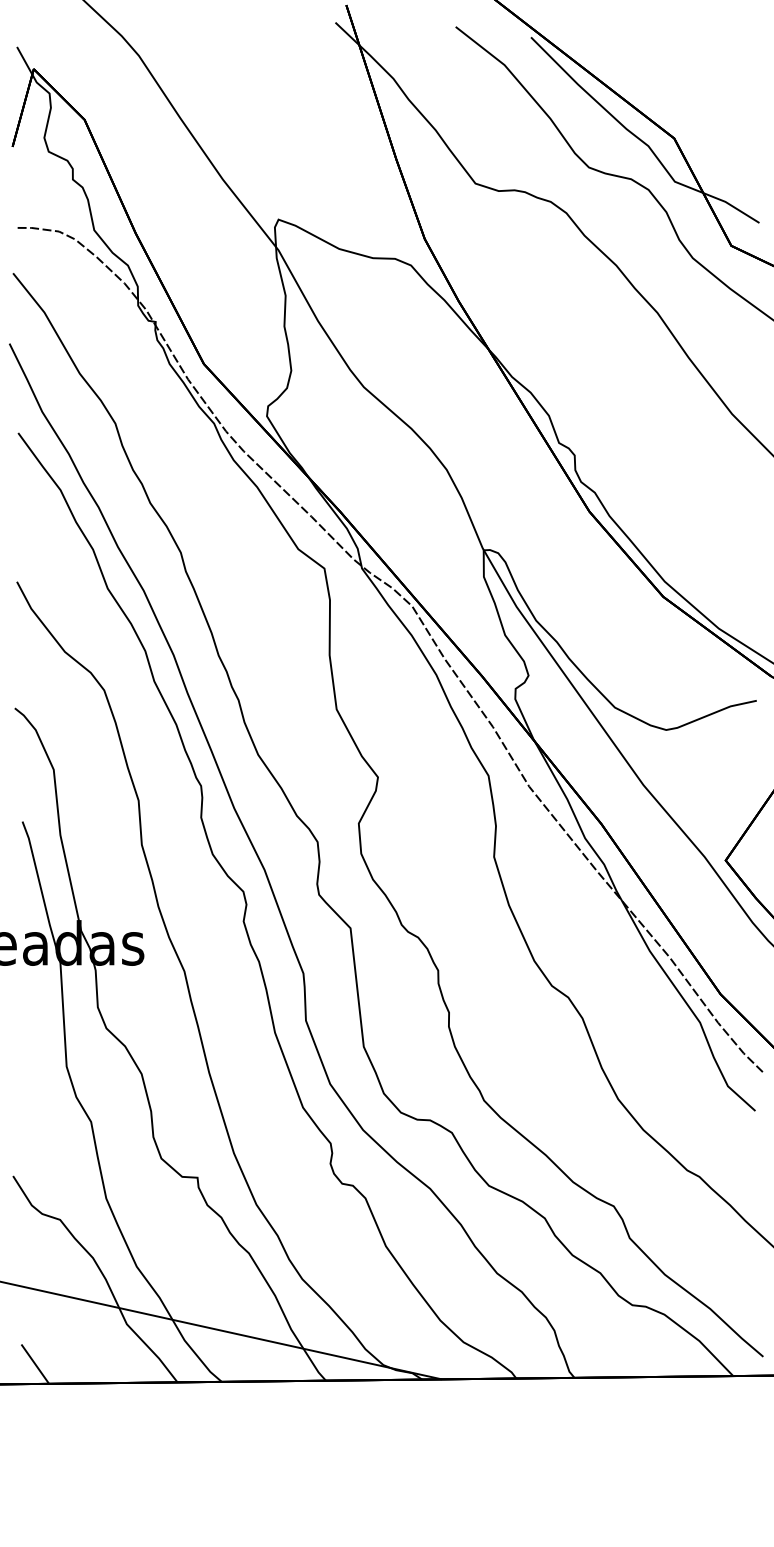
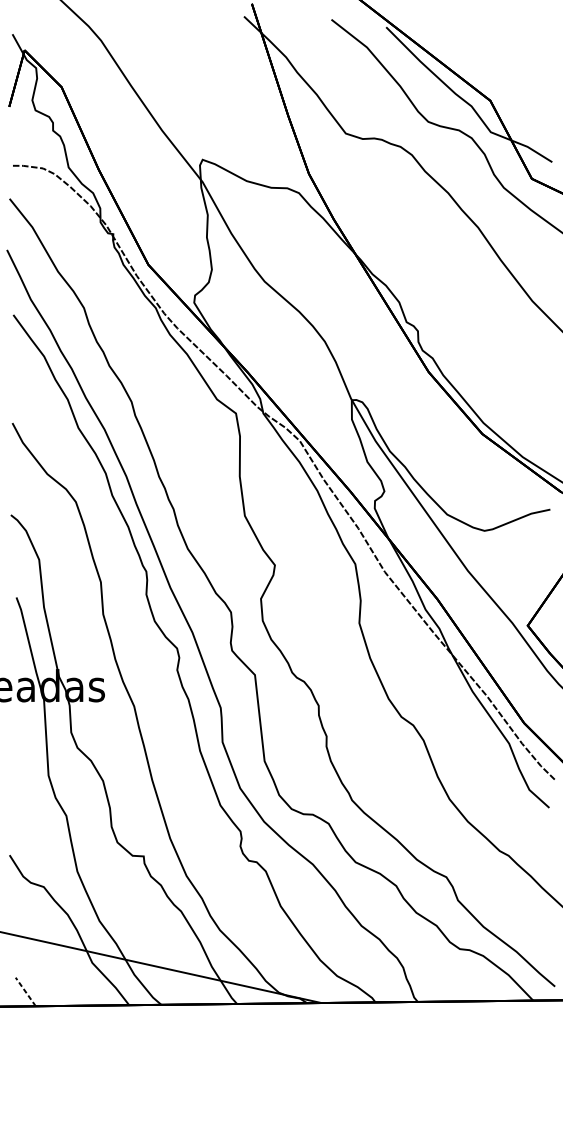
line: (35, 1363) -> (25, 991), solid -> dashed

